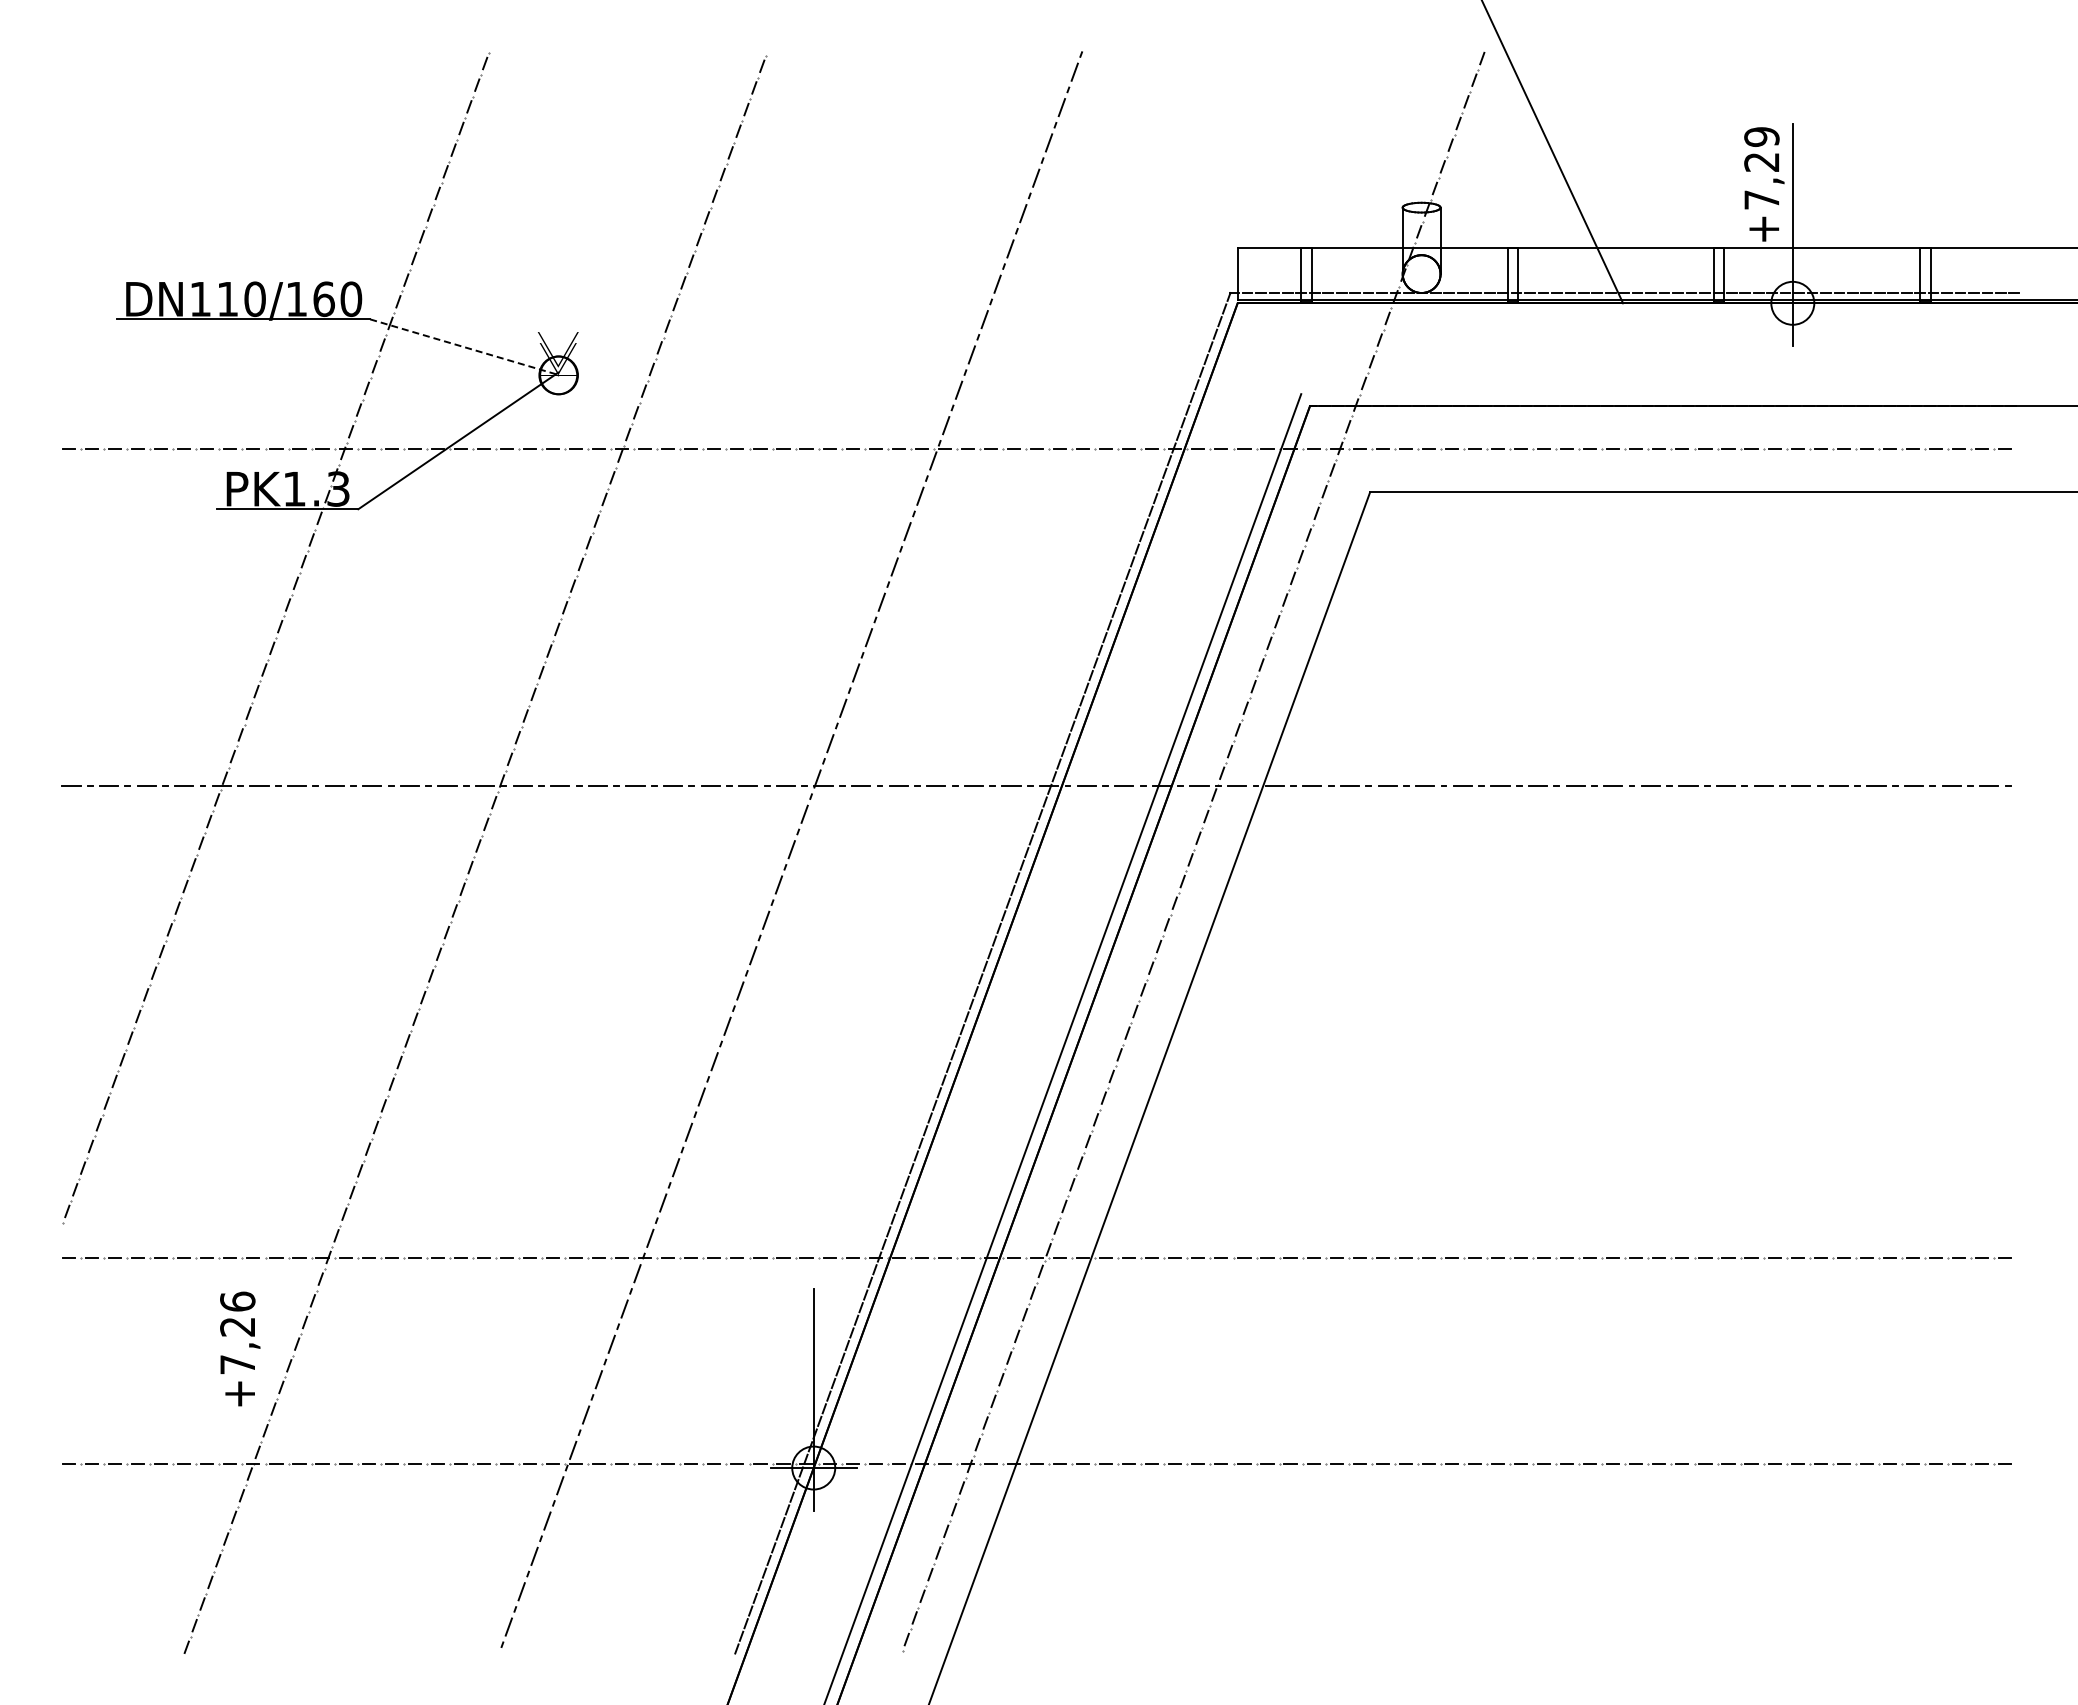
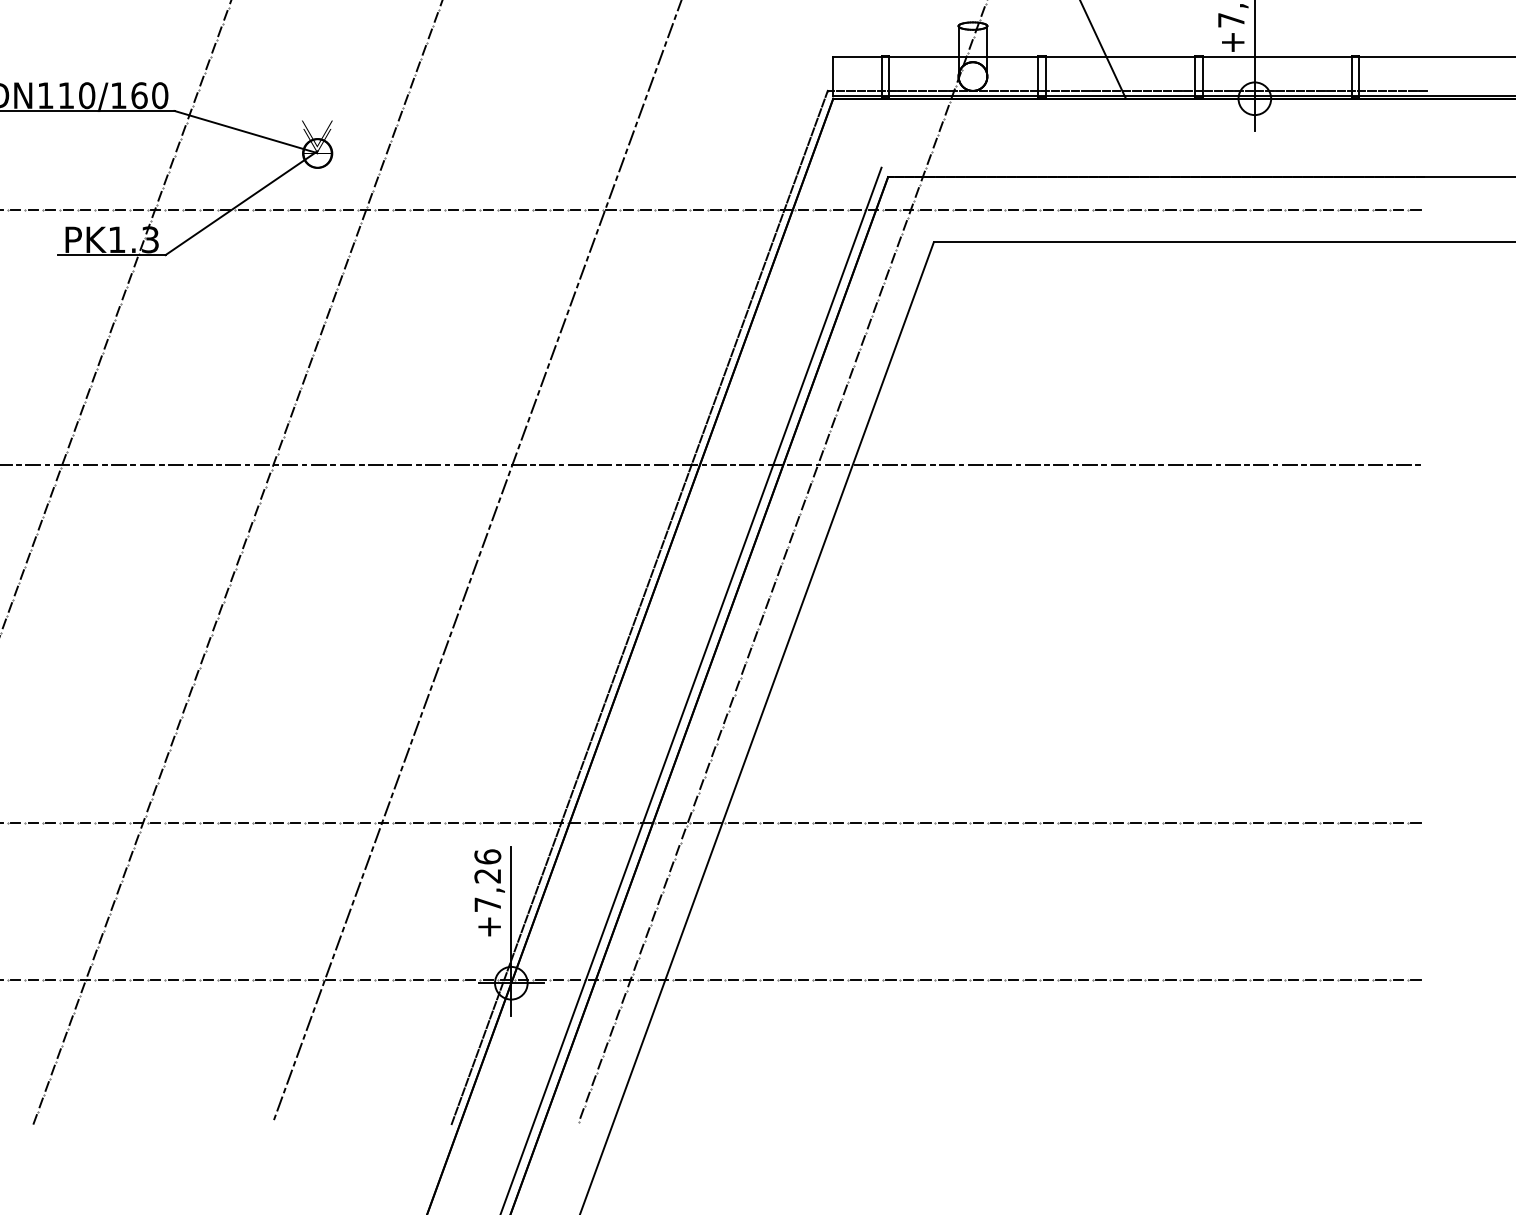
line: (463, 347) -> (245, 132), dashed -> solid
text: (240, 1348) -> (489, 892), moved

